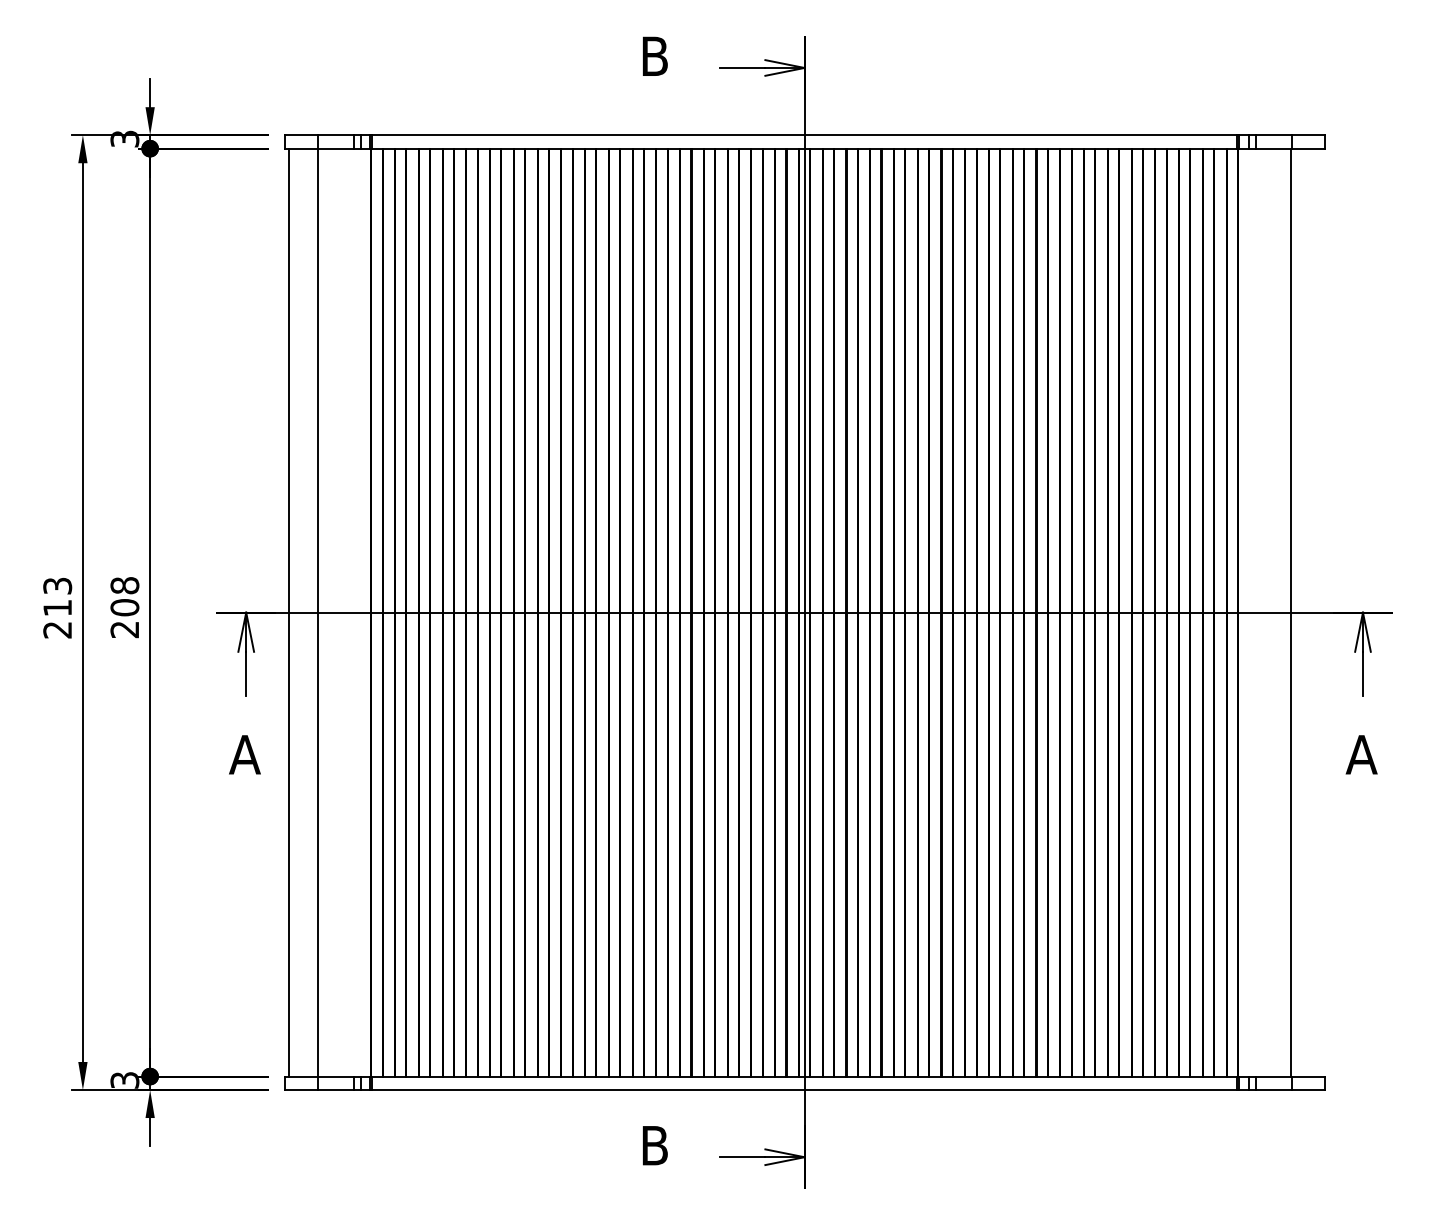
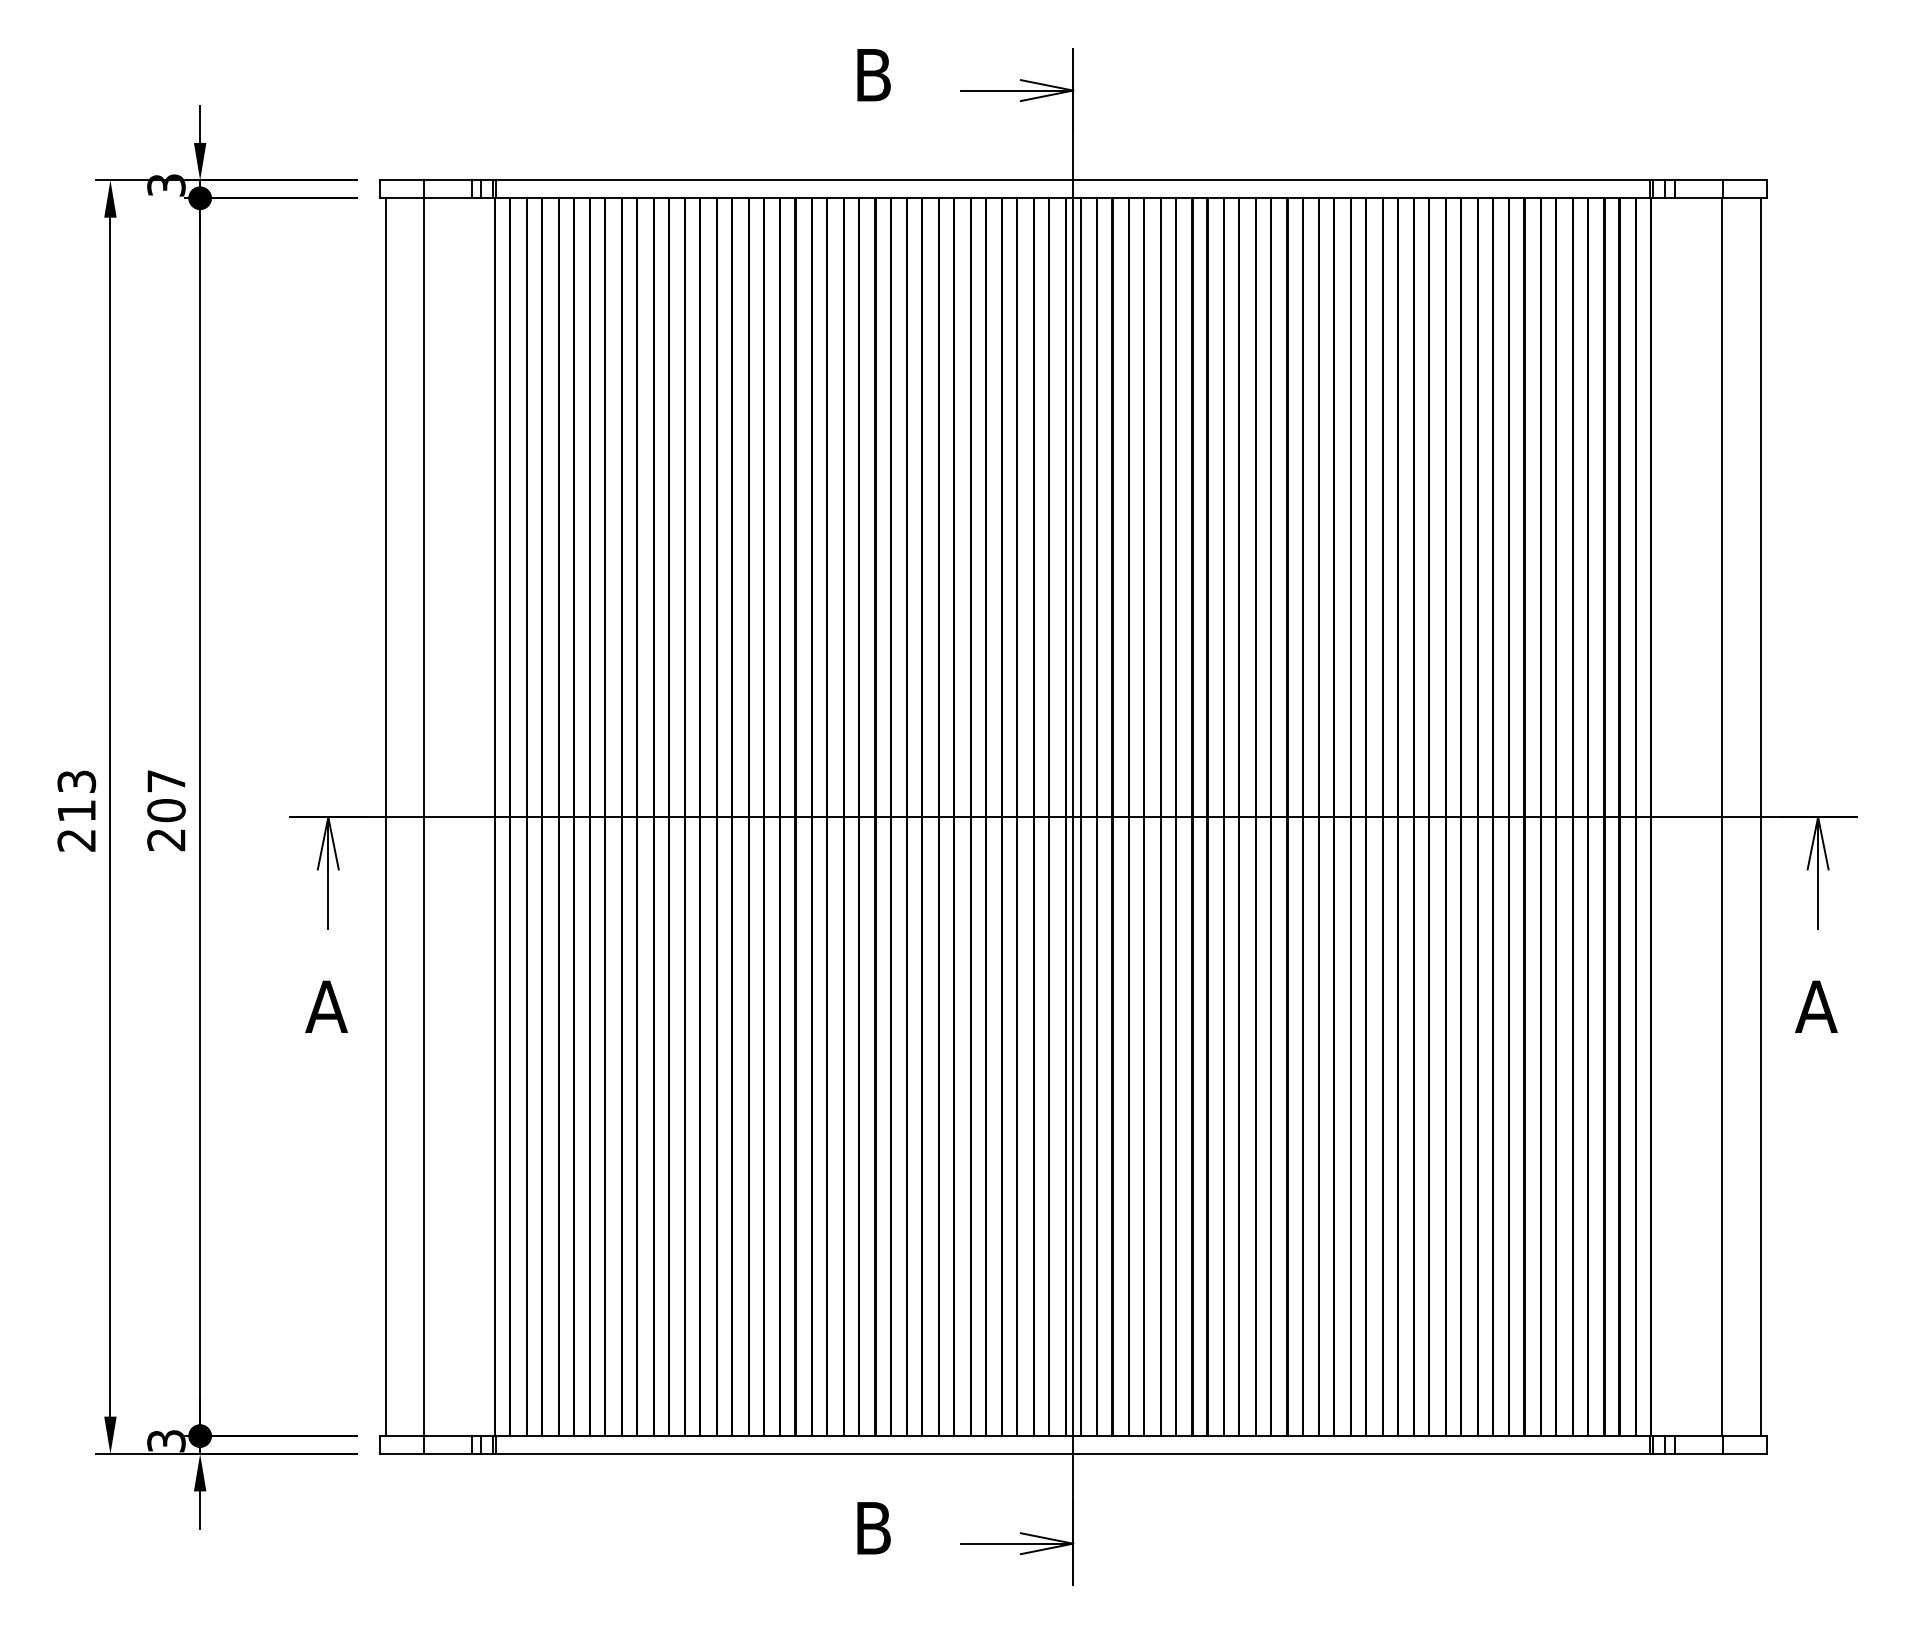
text: (124, 585) -> (166, 780), 208 -> 207
line: (1319, 612) -> (1760, 817), added

